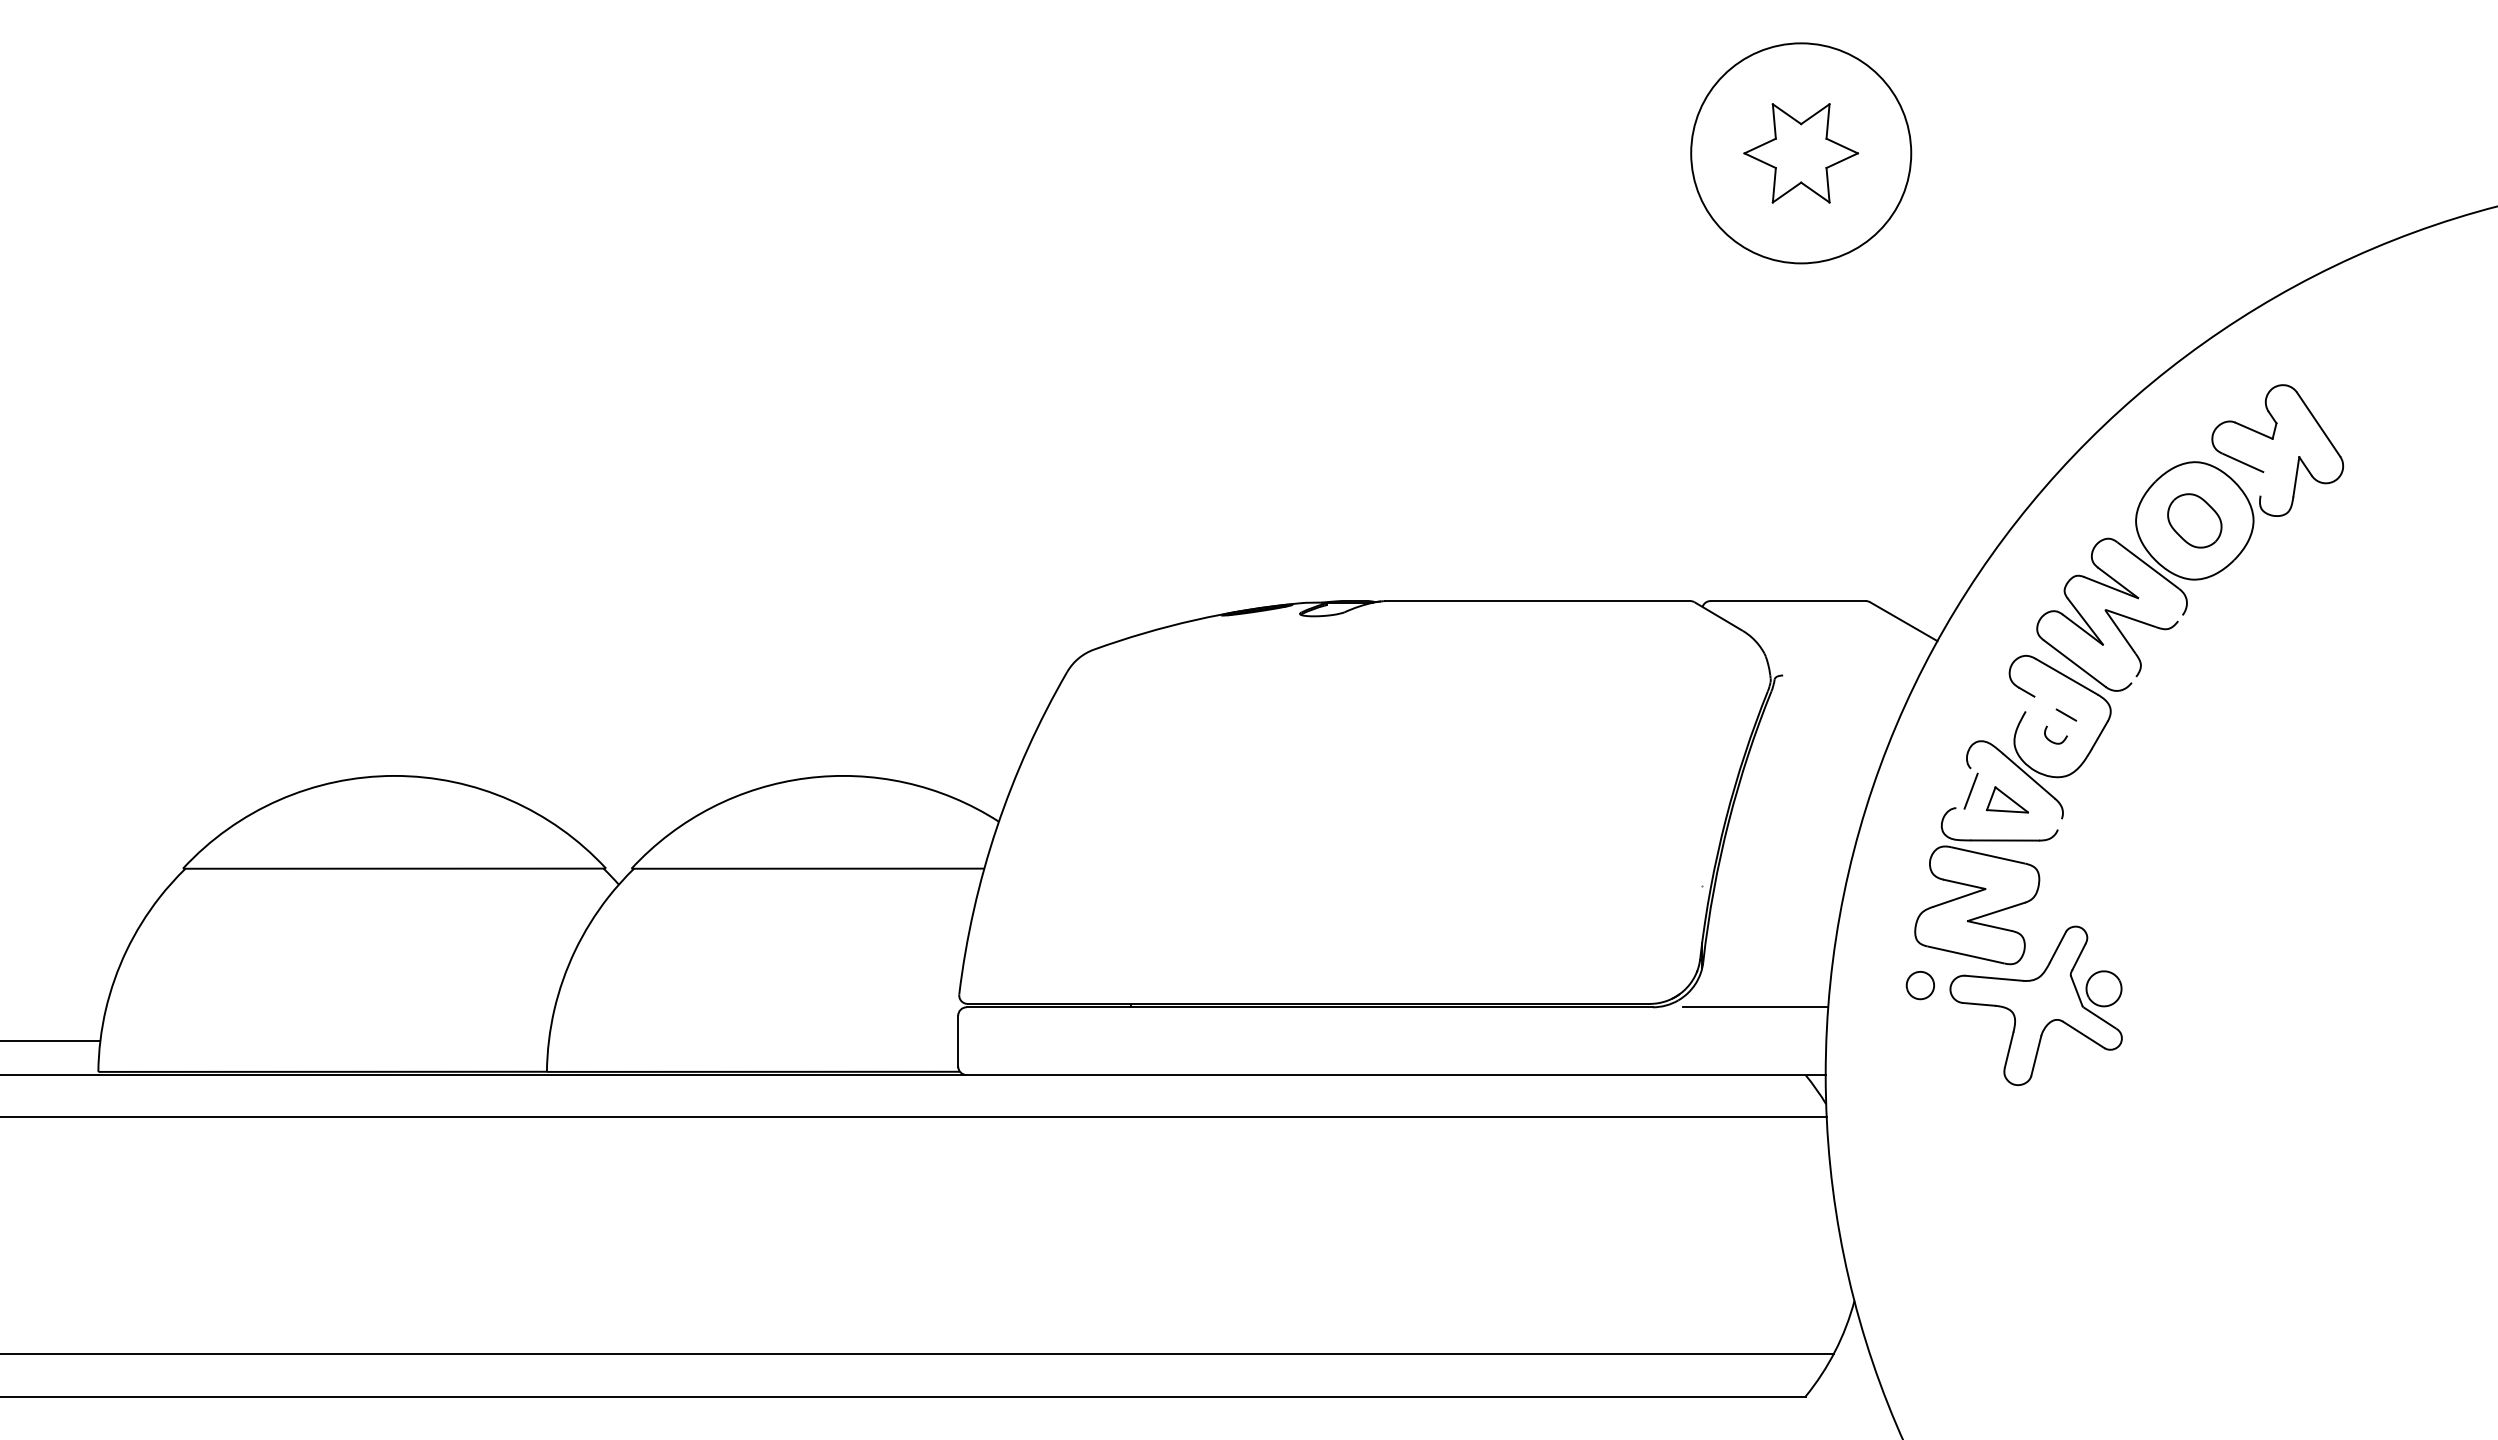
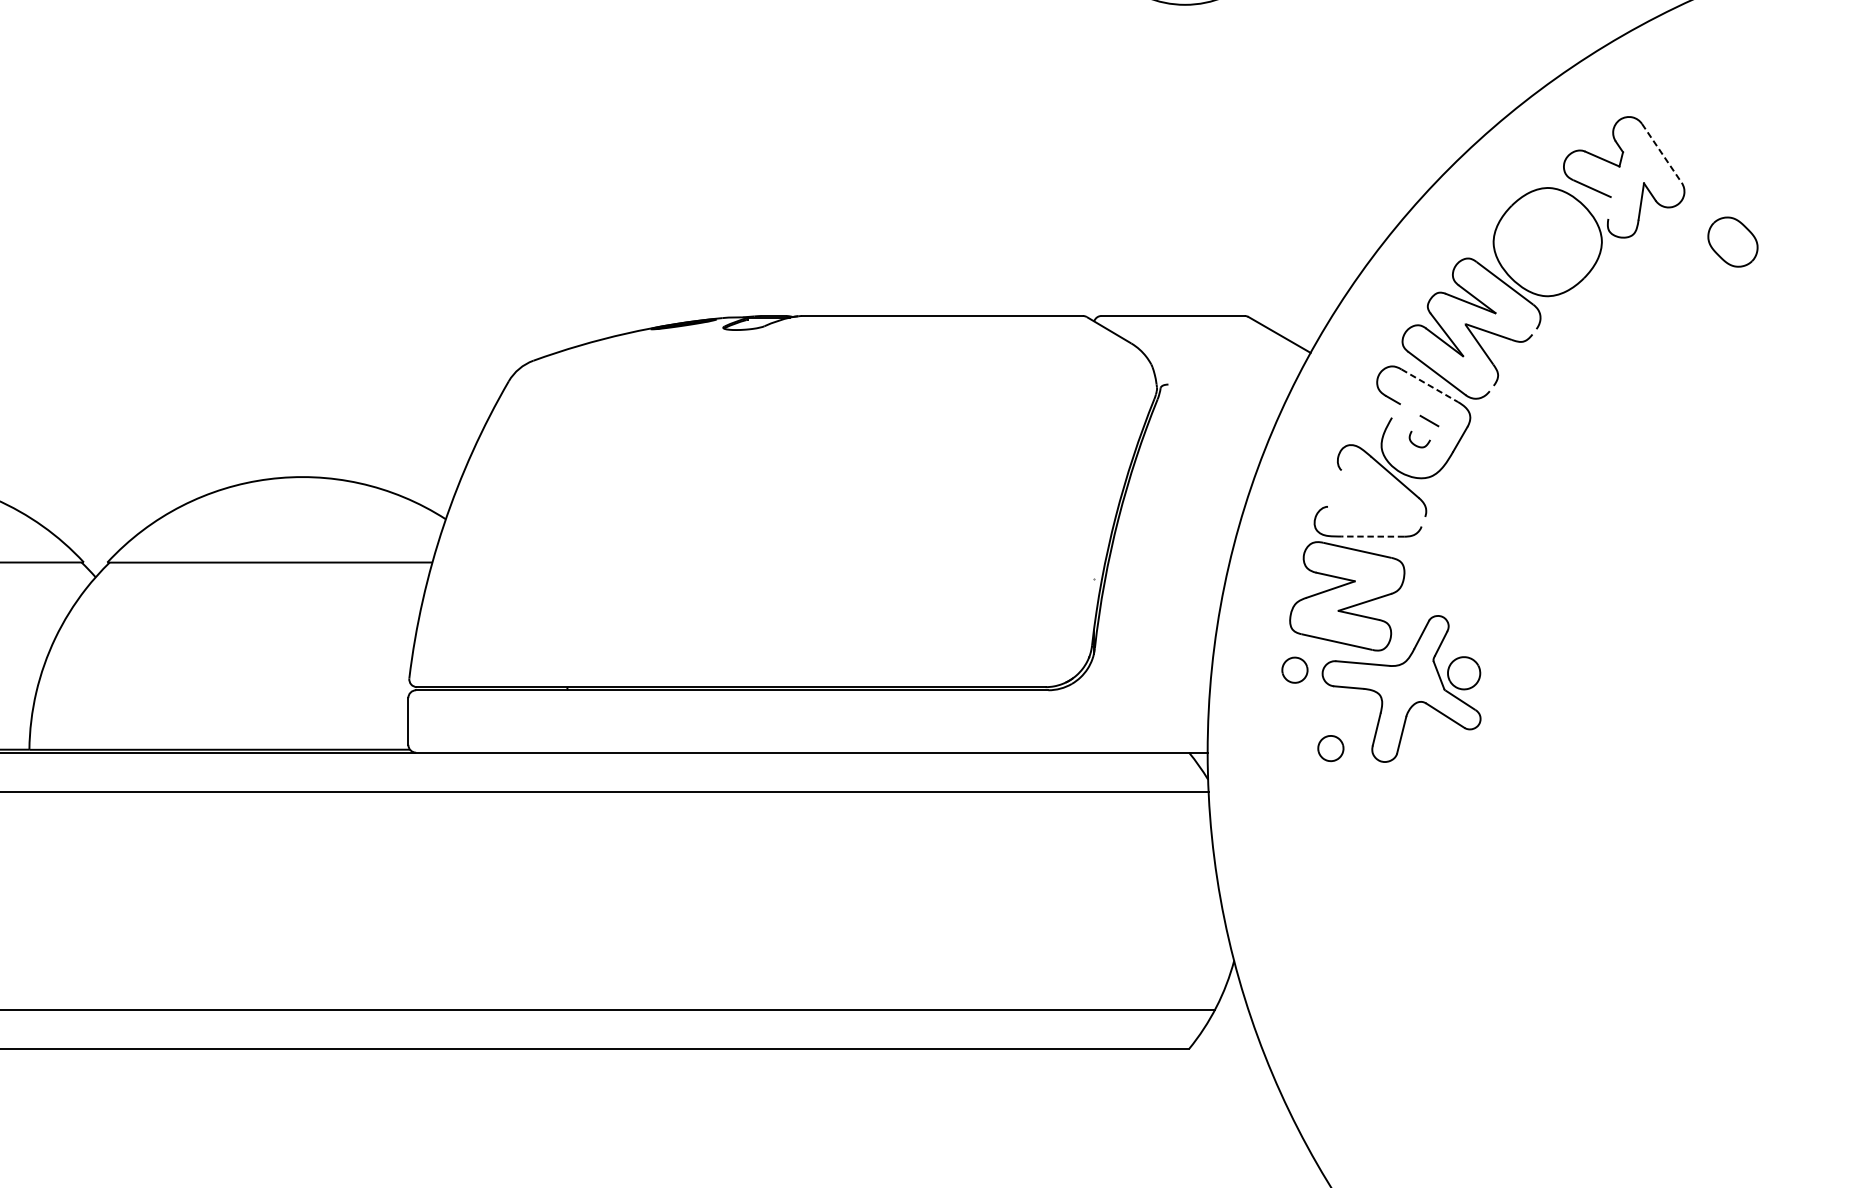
line: (2318, 424) -> (1661, 153), solid -> dashed
part: (2194, 520) -> (1732, 241), moved
line: (2067, 677) -> (1430, 386), solid -> dashed
line: (1970, 790) -> (1341, 490), removed
part: (2007, 799) -> (1375, 498), removed
line: (2005, 840) -> (1373, 536), solid -> dashed
line: (1755, 1007) -> (1142, 690), removed
part: (1958, 1070) -> (1330, 748), added

